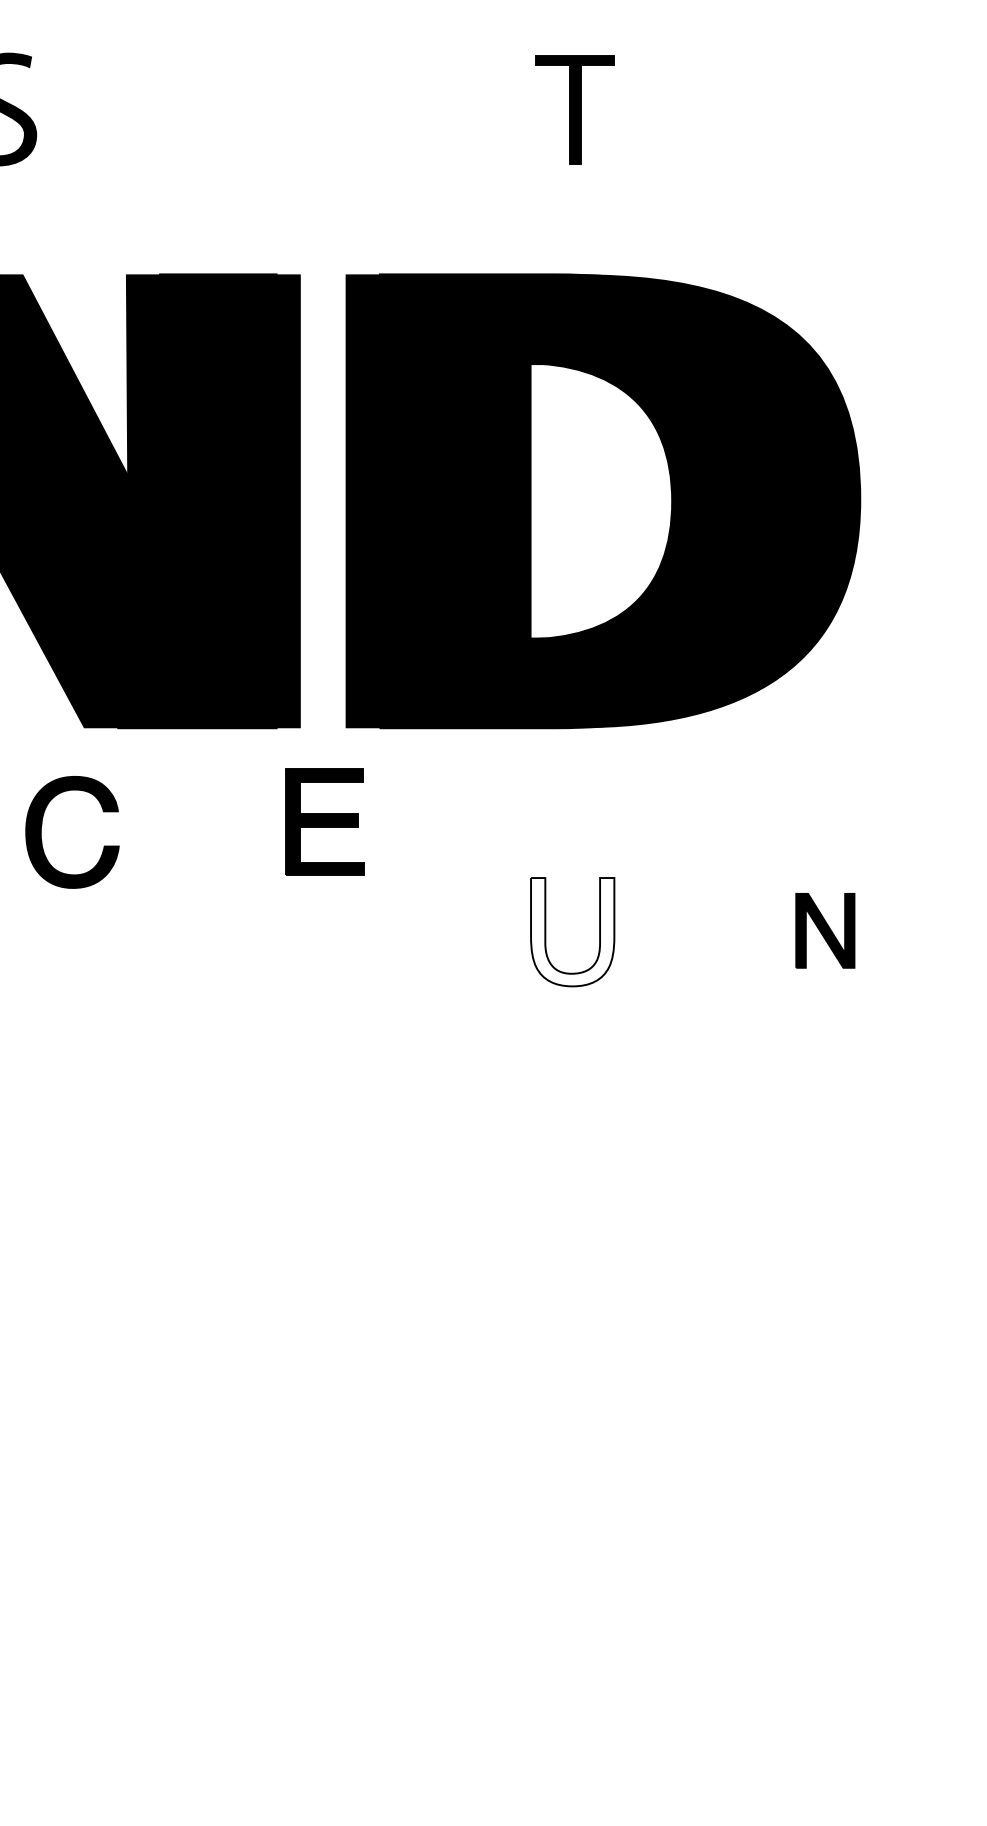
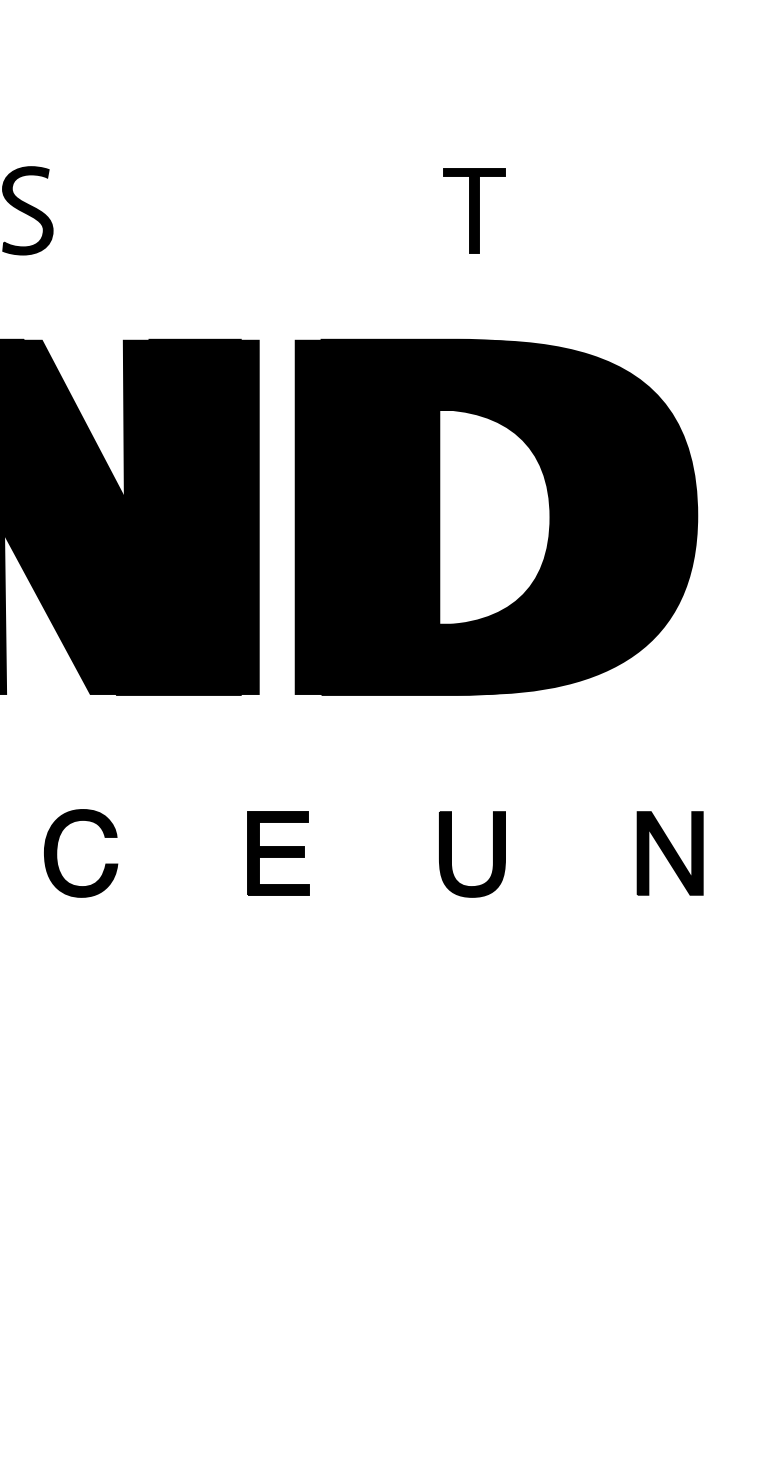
part: (324, 822) -> (278, 853), moved
part: (42, 832) -> (57, 853), moved
part: (824, 930) -> (669, 853), size x1.43
fill: (572, 932) -> (472, 854), added

